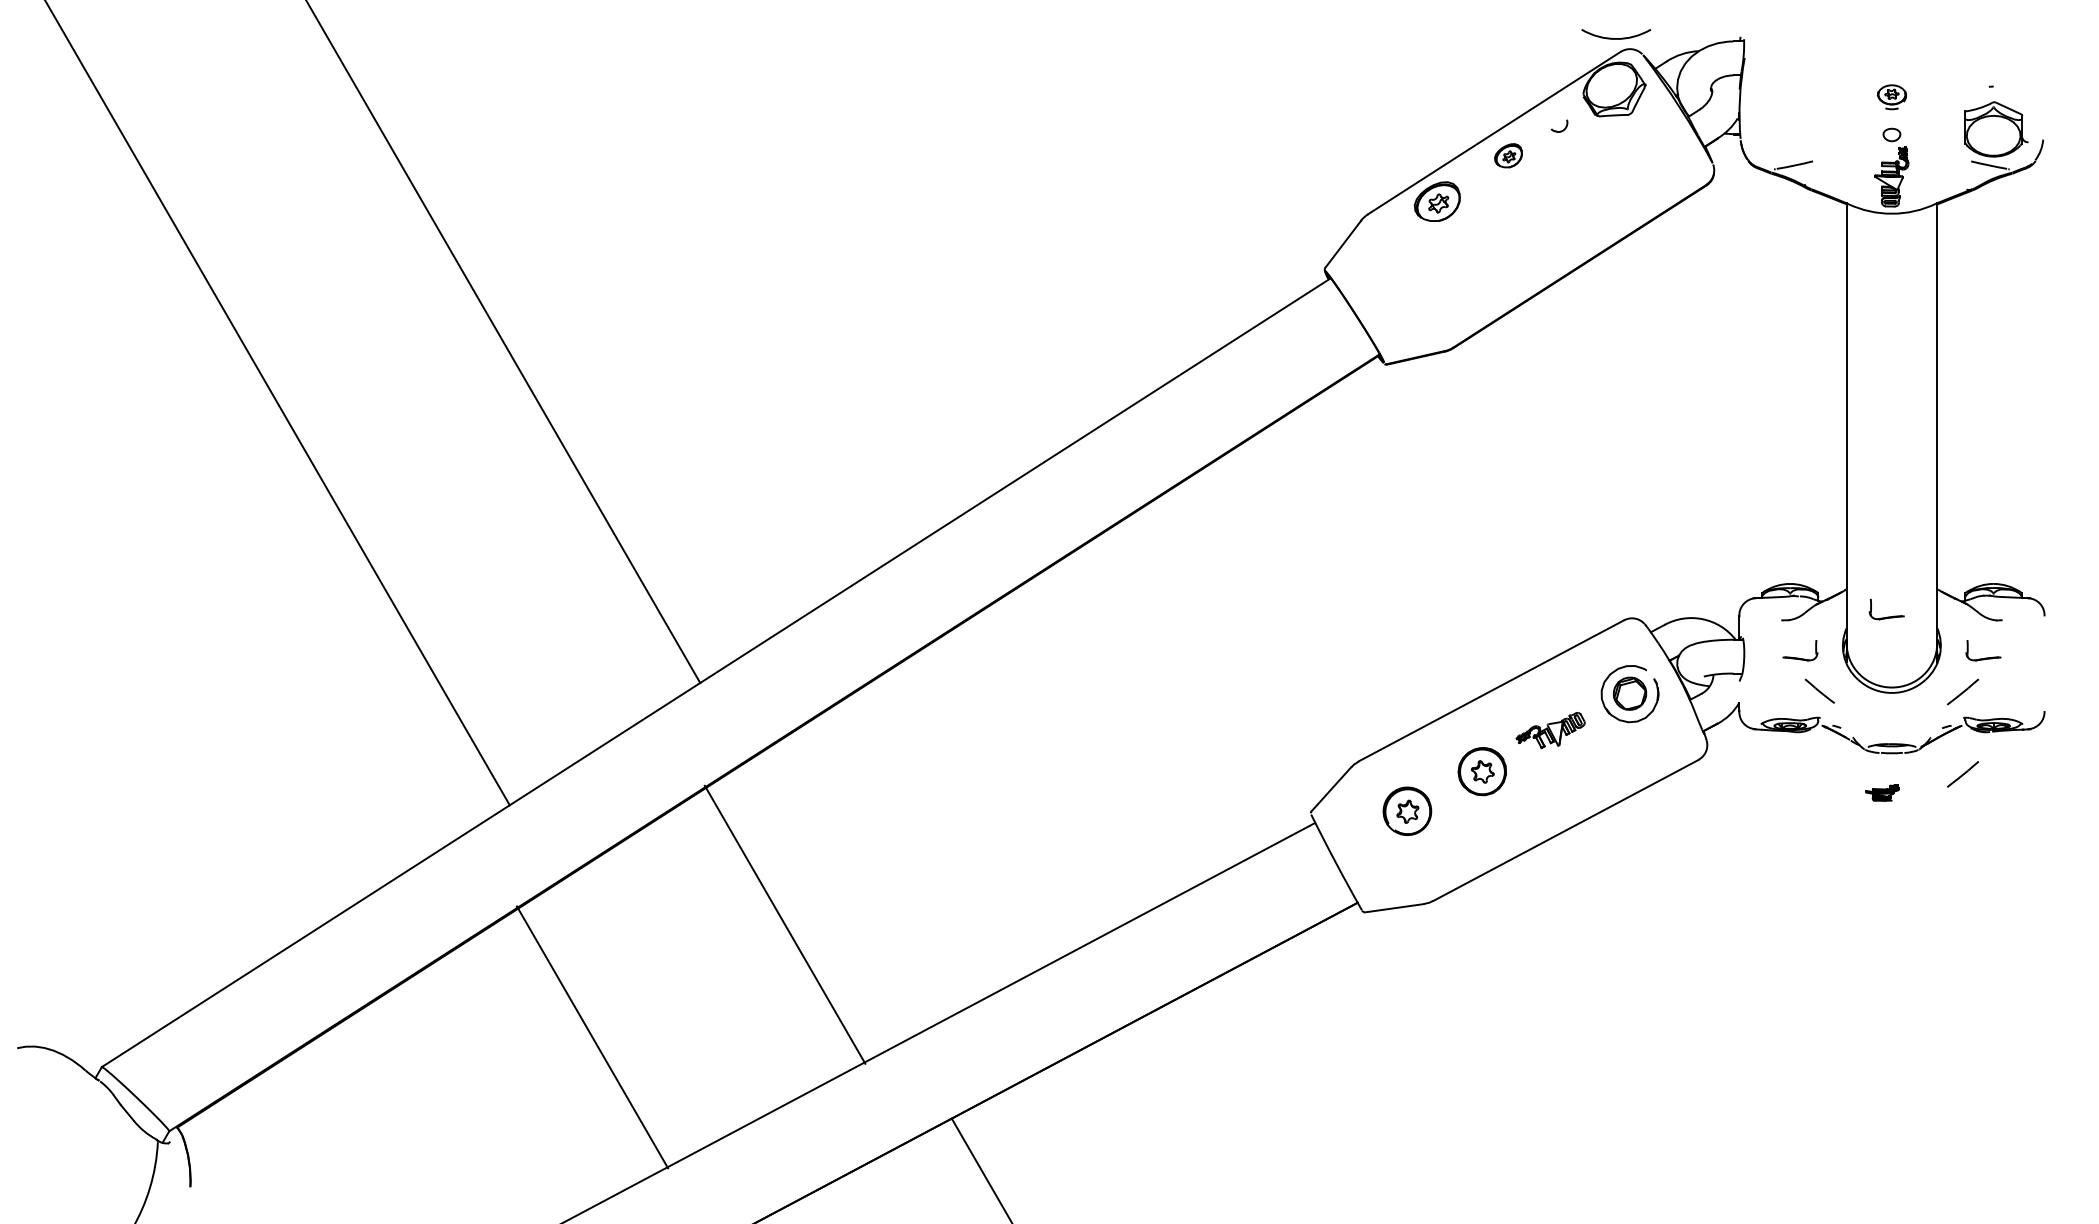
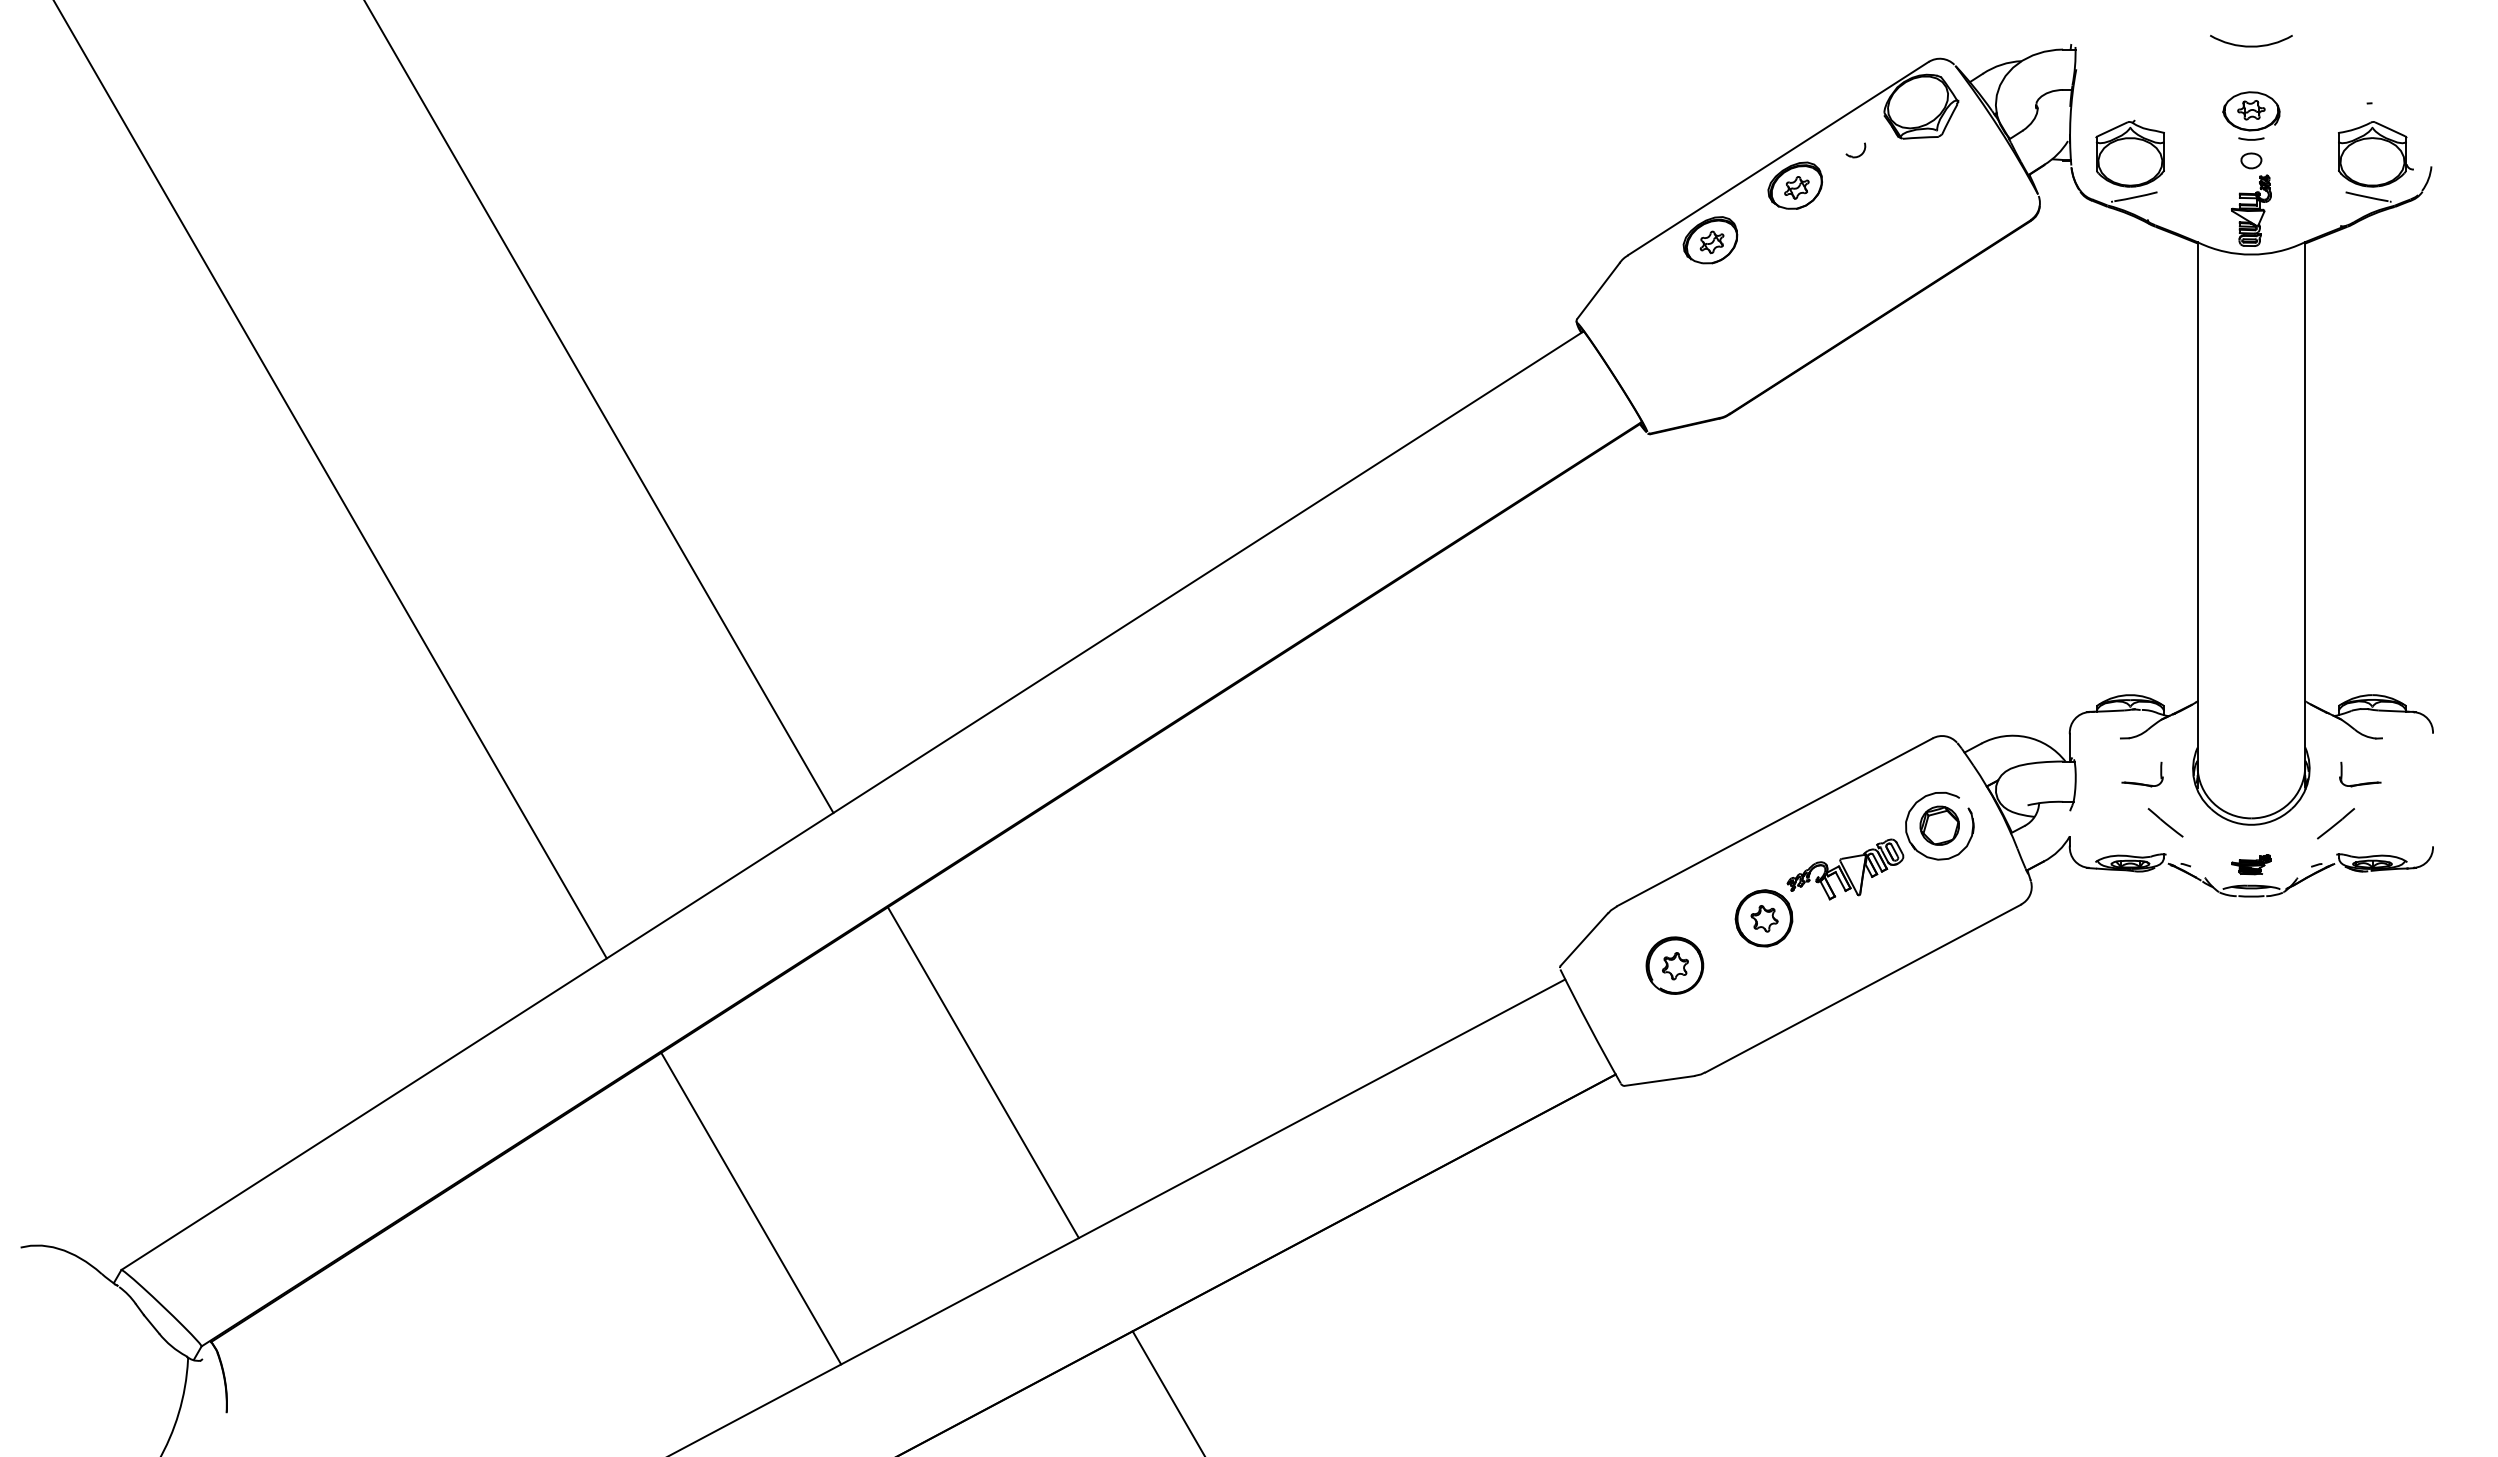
arc: (1616, 38) -> (2251, 45), moved
part: (1892, 96) -> (2251, 115), size x1.67
part: (1789, 128) -> (2129, 153), added
part: (1507, 155) -> (1794, 185), size x1.67
part: (1890, 616) -> (2249, 733), removed
part: (1550, 730) -> (1845, 869), size x1.43
line: (1963, 774) -> (2336, 921), removed
part: (1882, 792) -> (2251, 864), moved
line: (784, 924) -> (982, 1072), moved
line: (592, 1037) -> (751, 1208), moved

